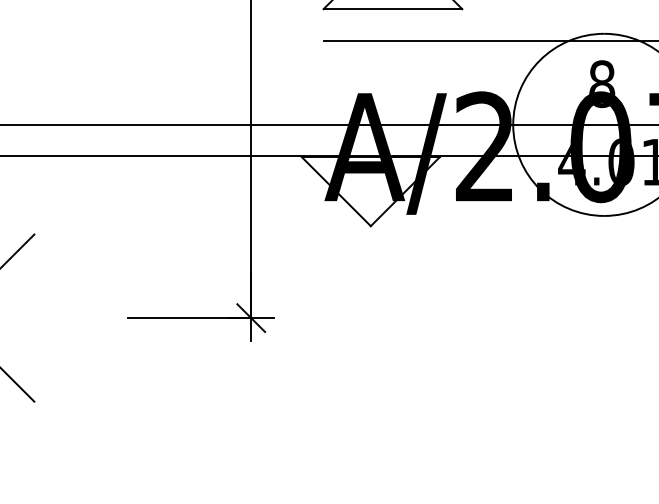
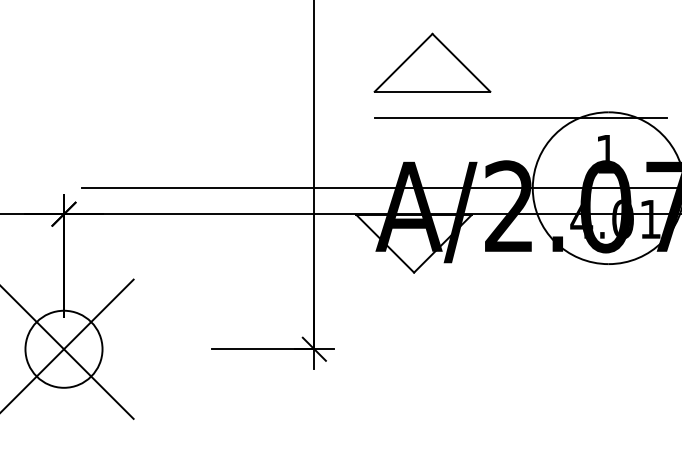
text: (601, 84) -> (606, 154), 8 -> 1

